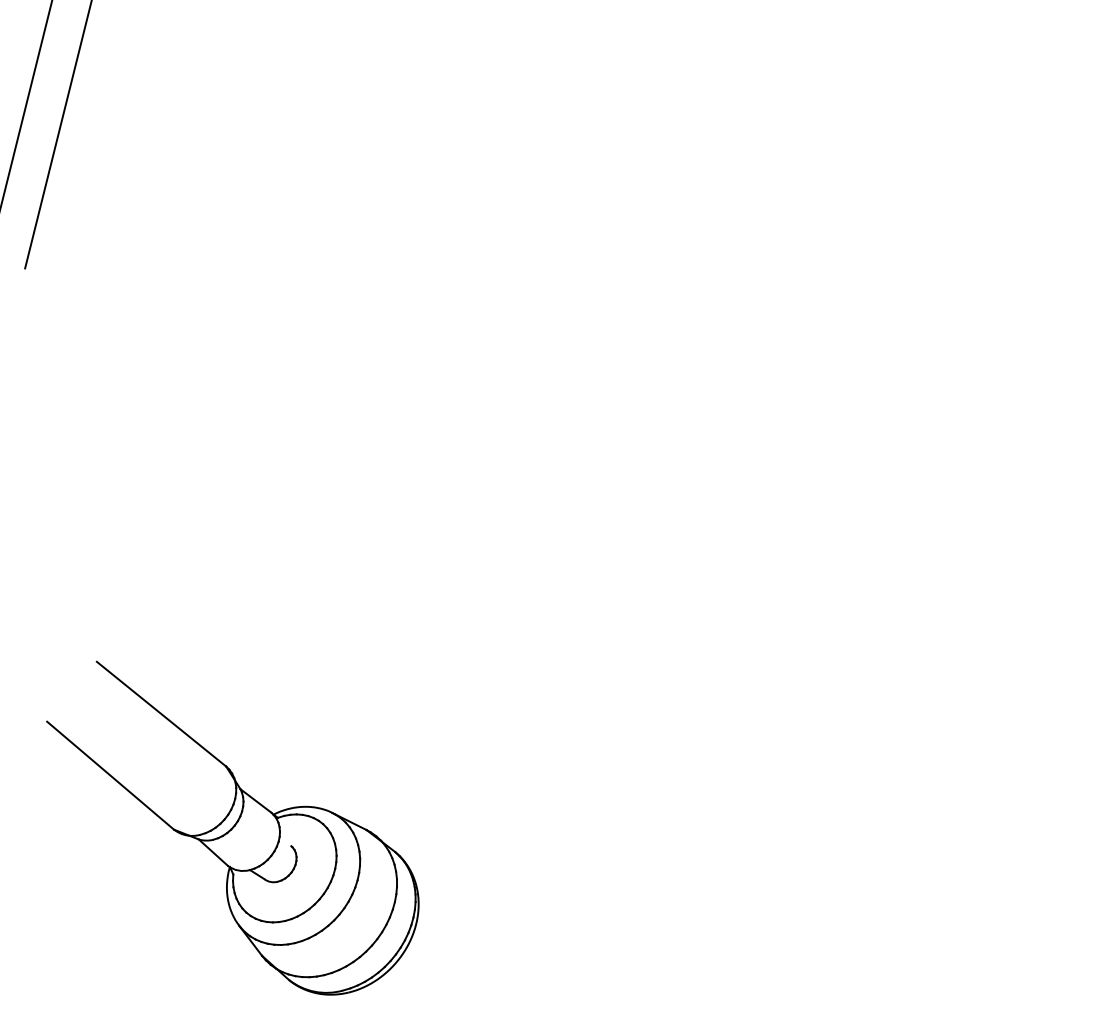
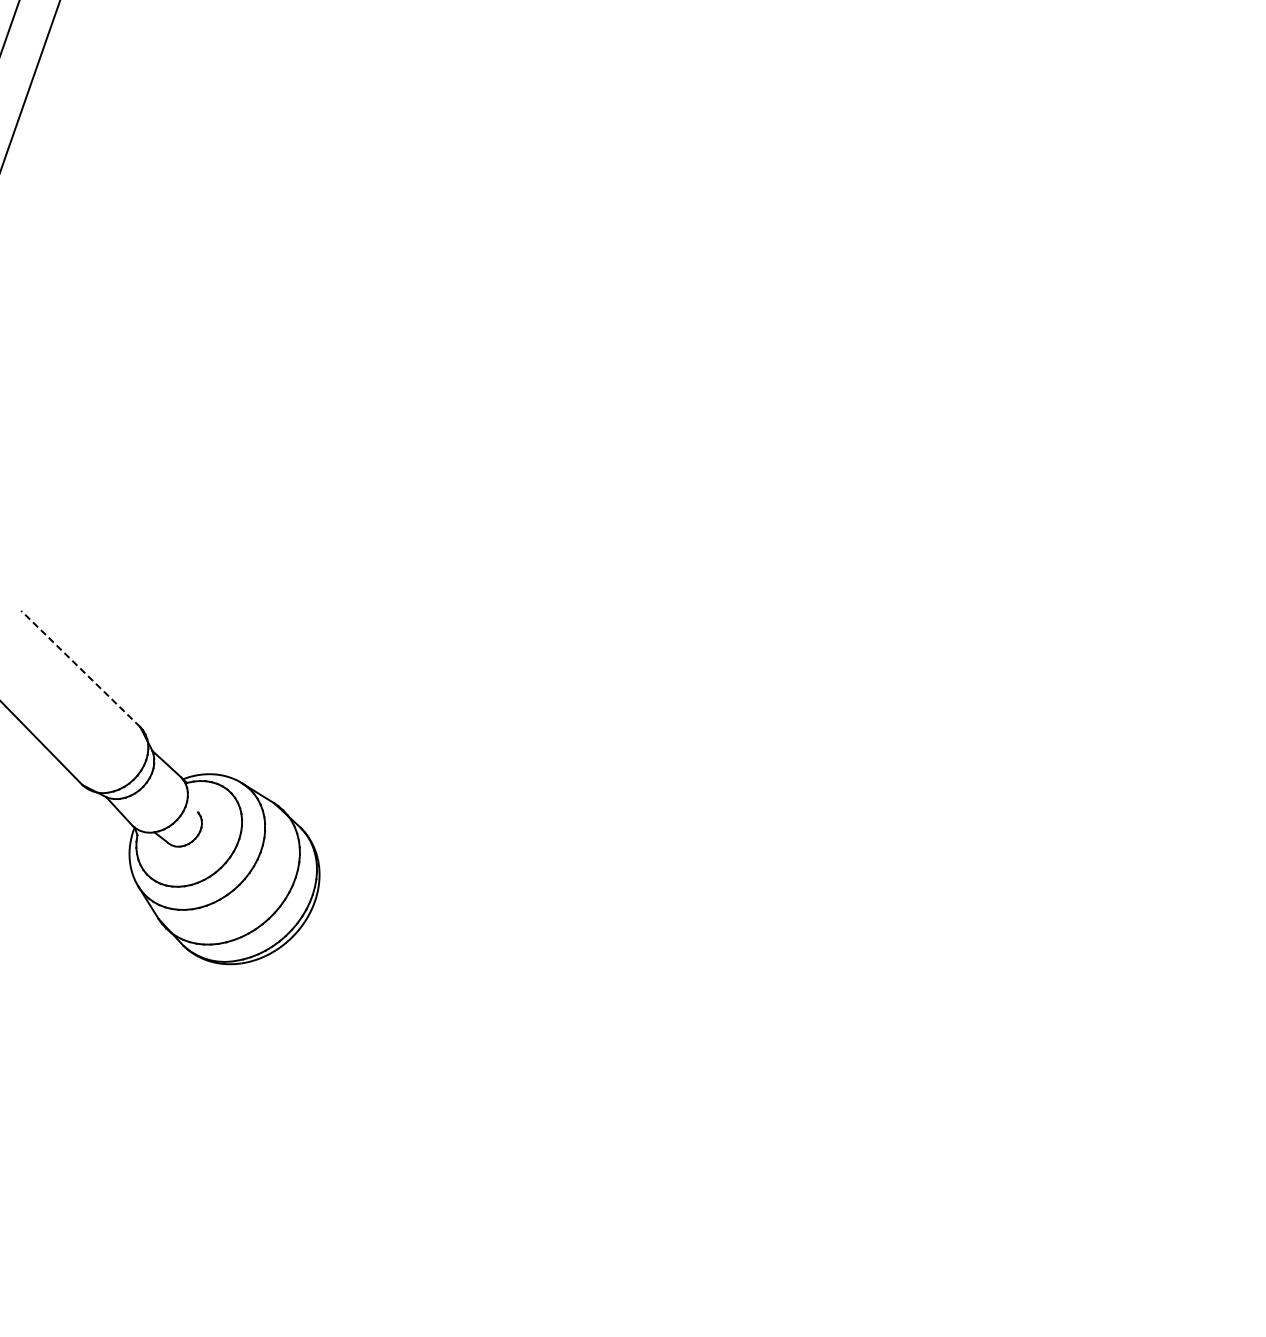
line: (161, 713) -> (80, 668), solid -> dashed

